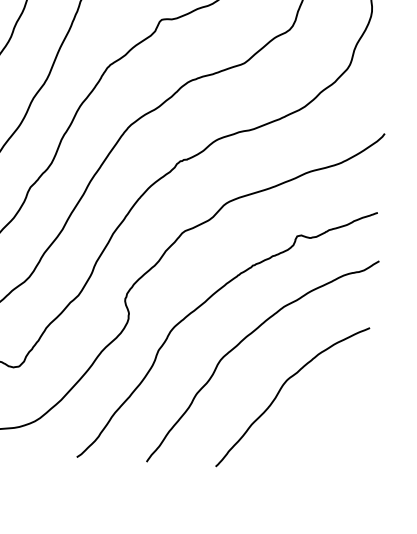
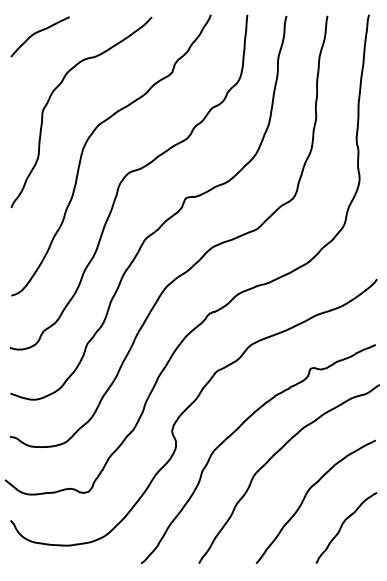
curve: (322, 429) -> (342, 526), added

